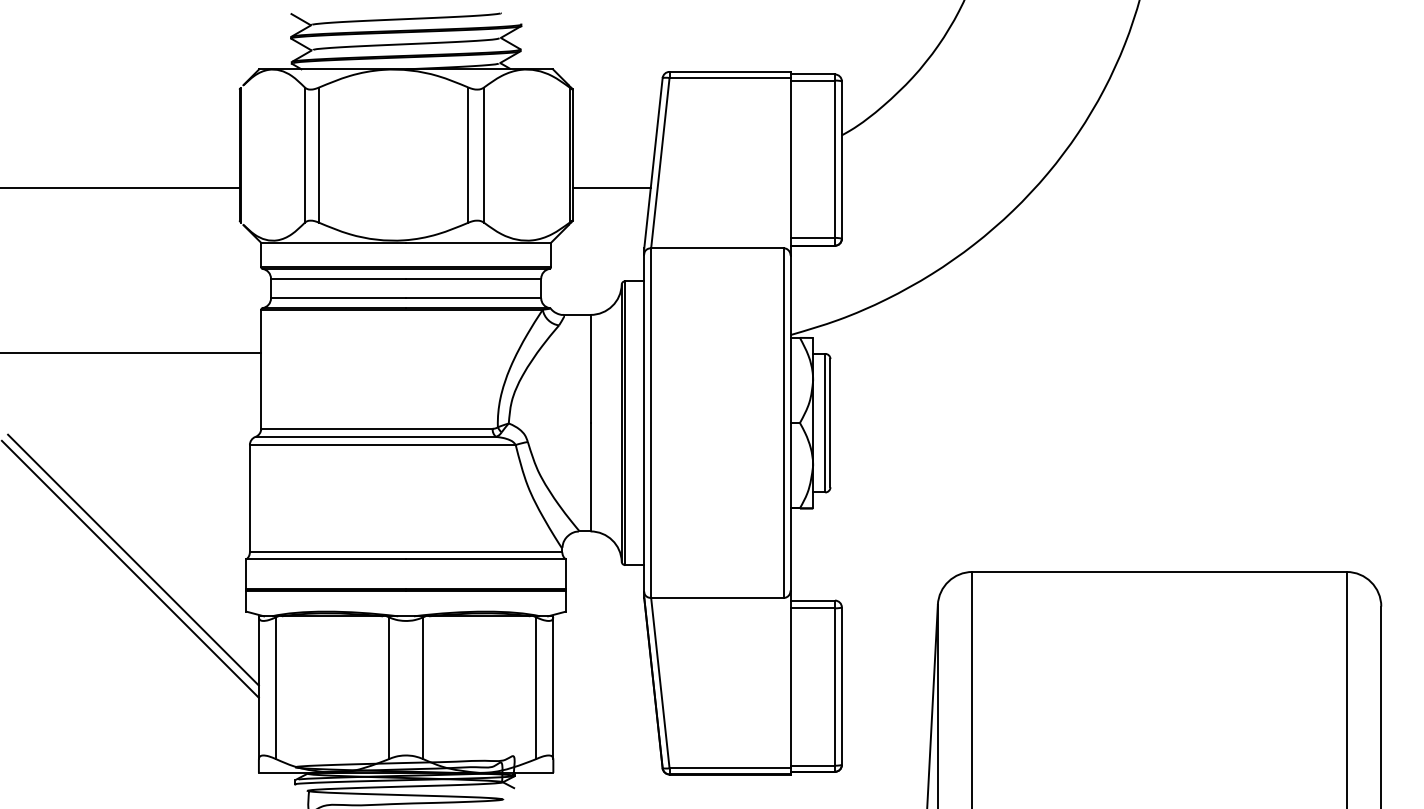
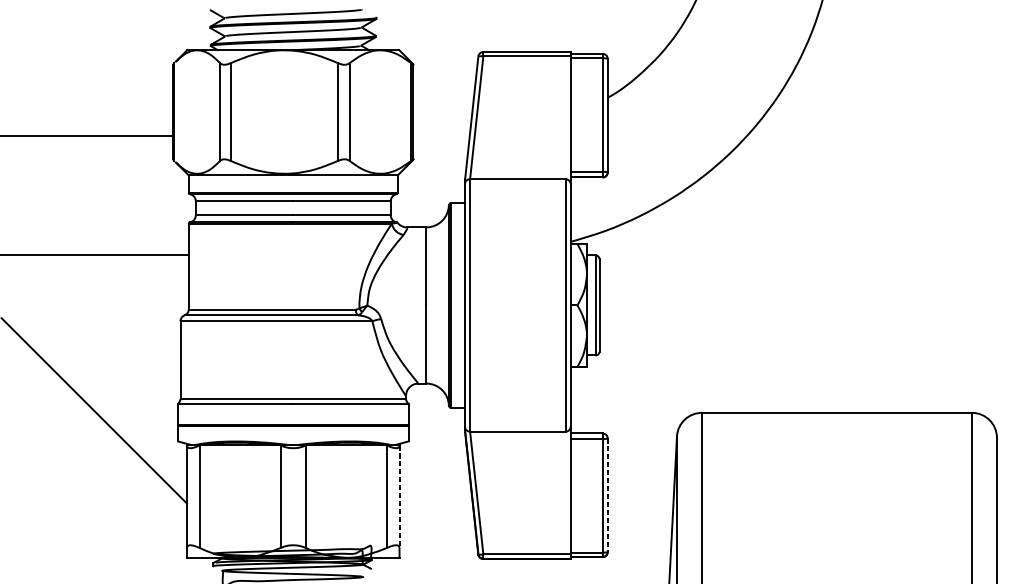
line: (611, 187) -> (441, 135), removed
line: (133, 559) -> (96, 403), removed
line: (841, 686) -> (607, 495), solid -> dashed
line: (553, 688) -> (399, 496), solid -> dashed

